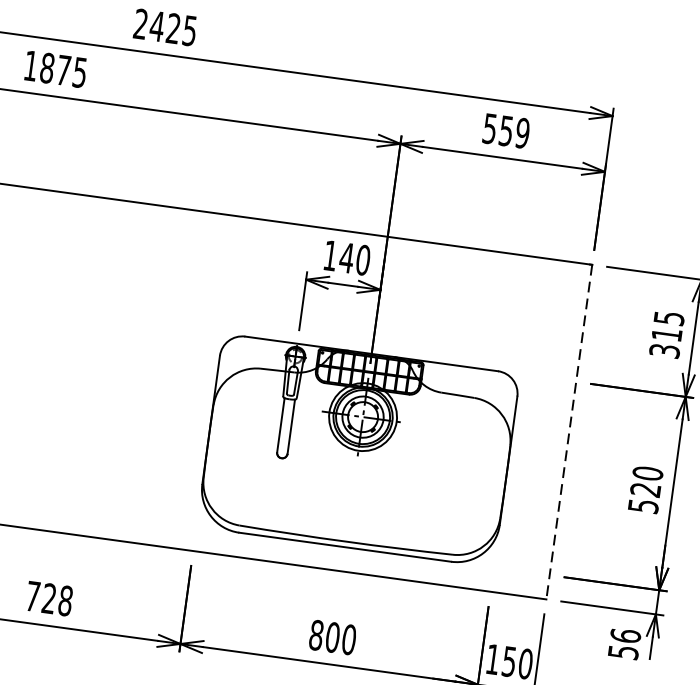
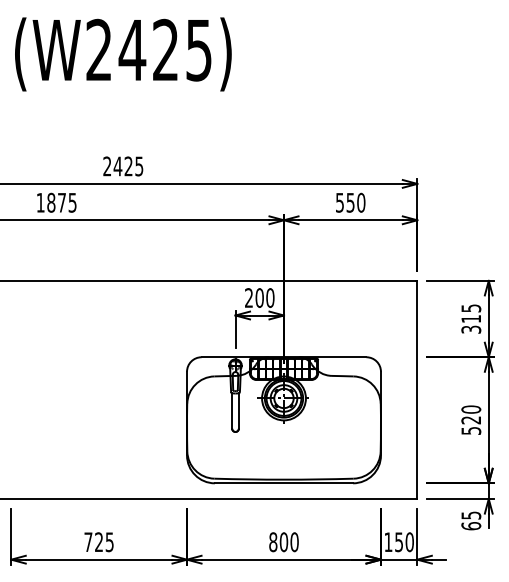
text: (523, 132) -> (361, 202), 559 -> 550
text: (339, 256) -> (254, 297), 140 -> 200
line: (569, 432) -> (417, 390), dashed -> solid
text: (65, 601) -> (109, 542), 728 -> 725
text: (624, 643) -> (471, 520), 56 -> 65

